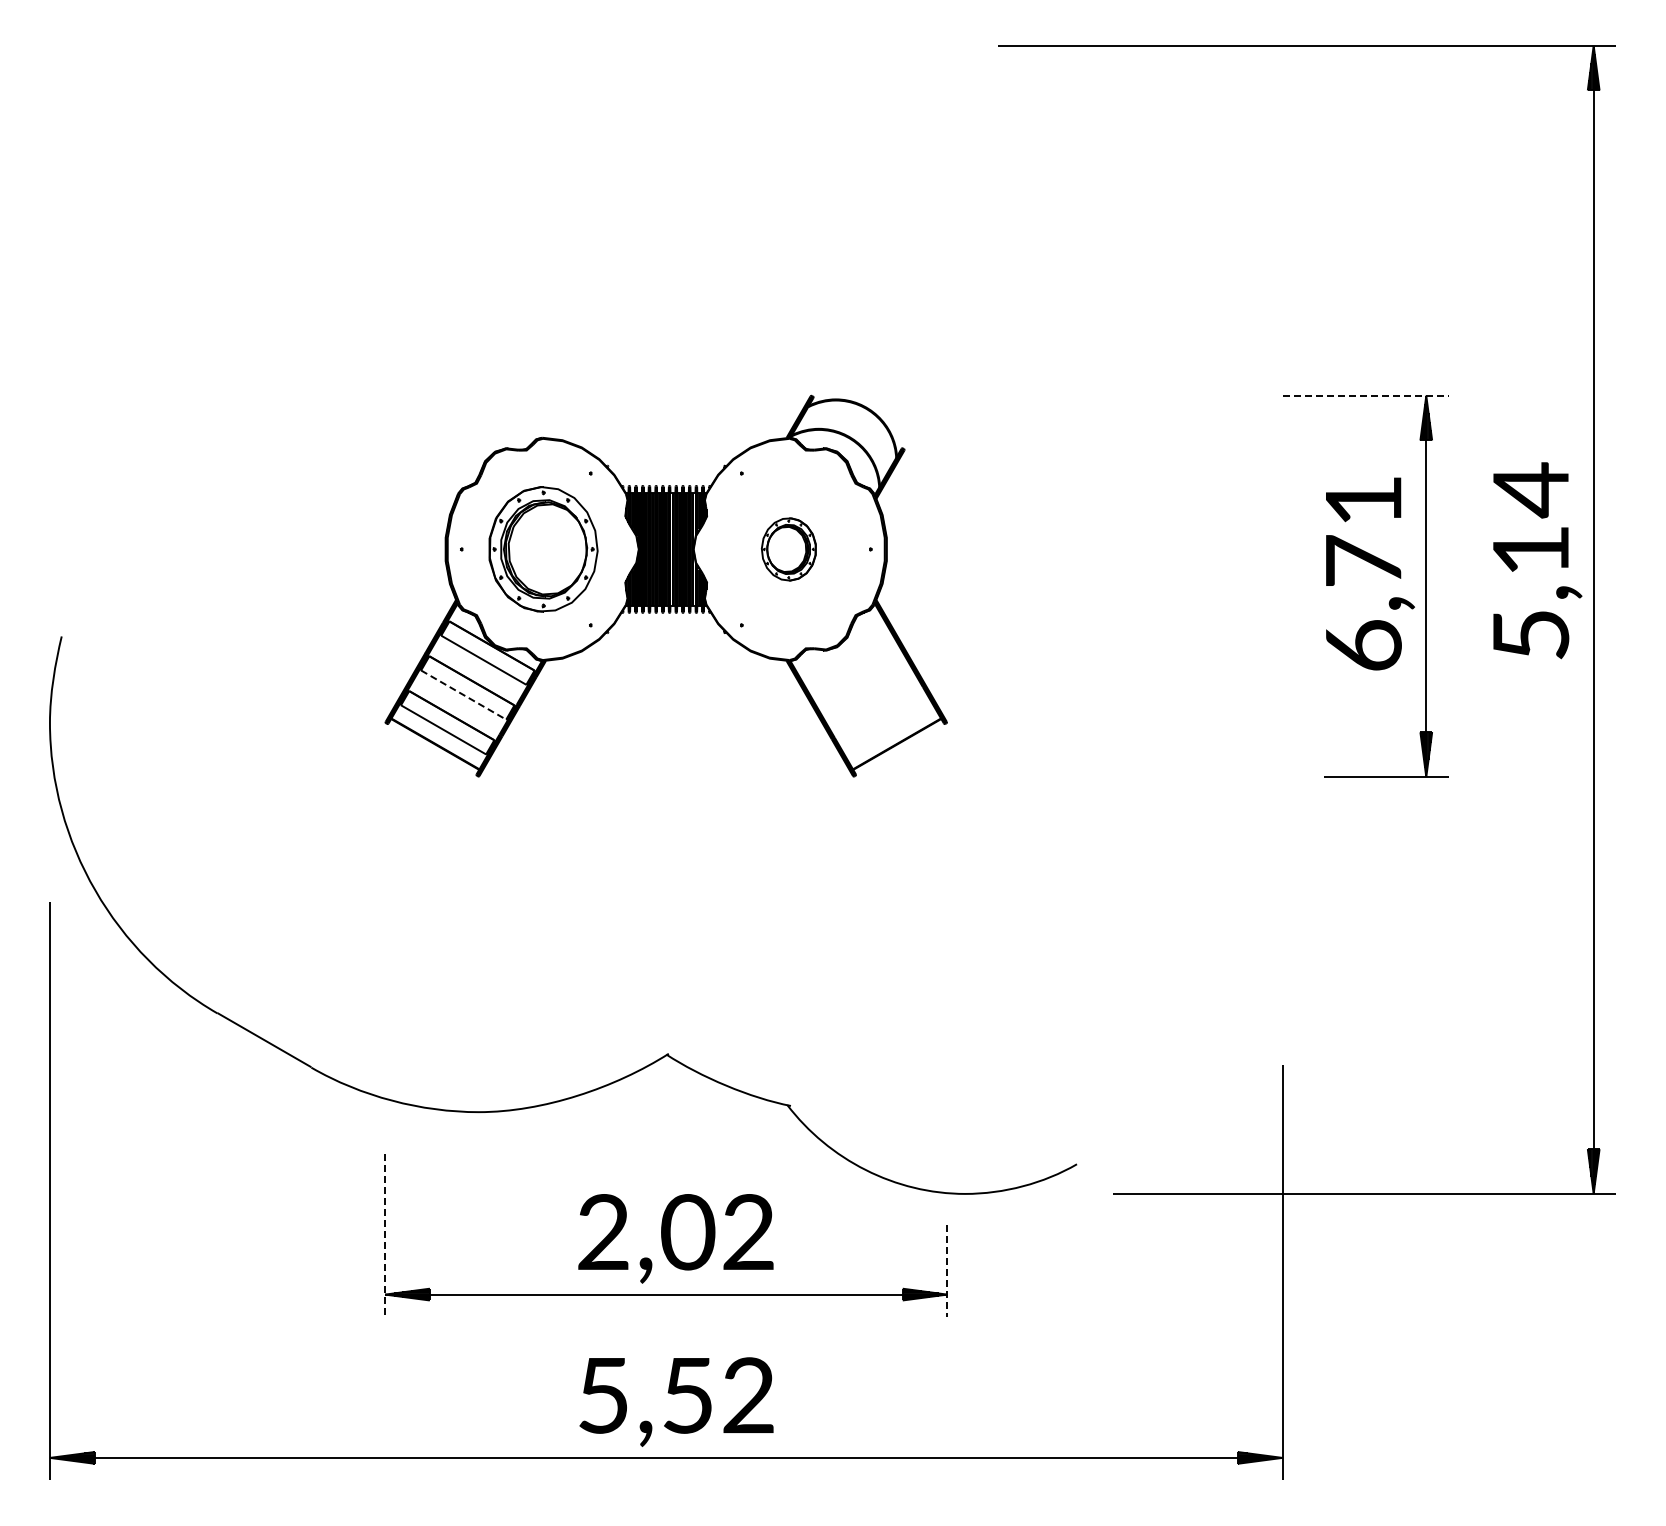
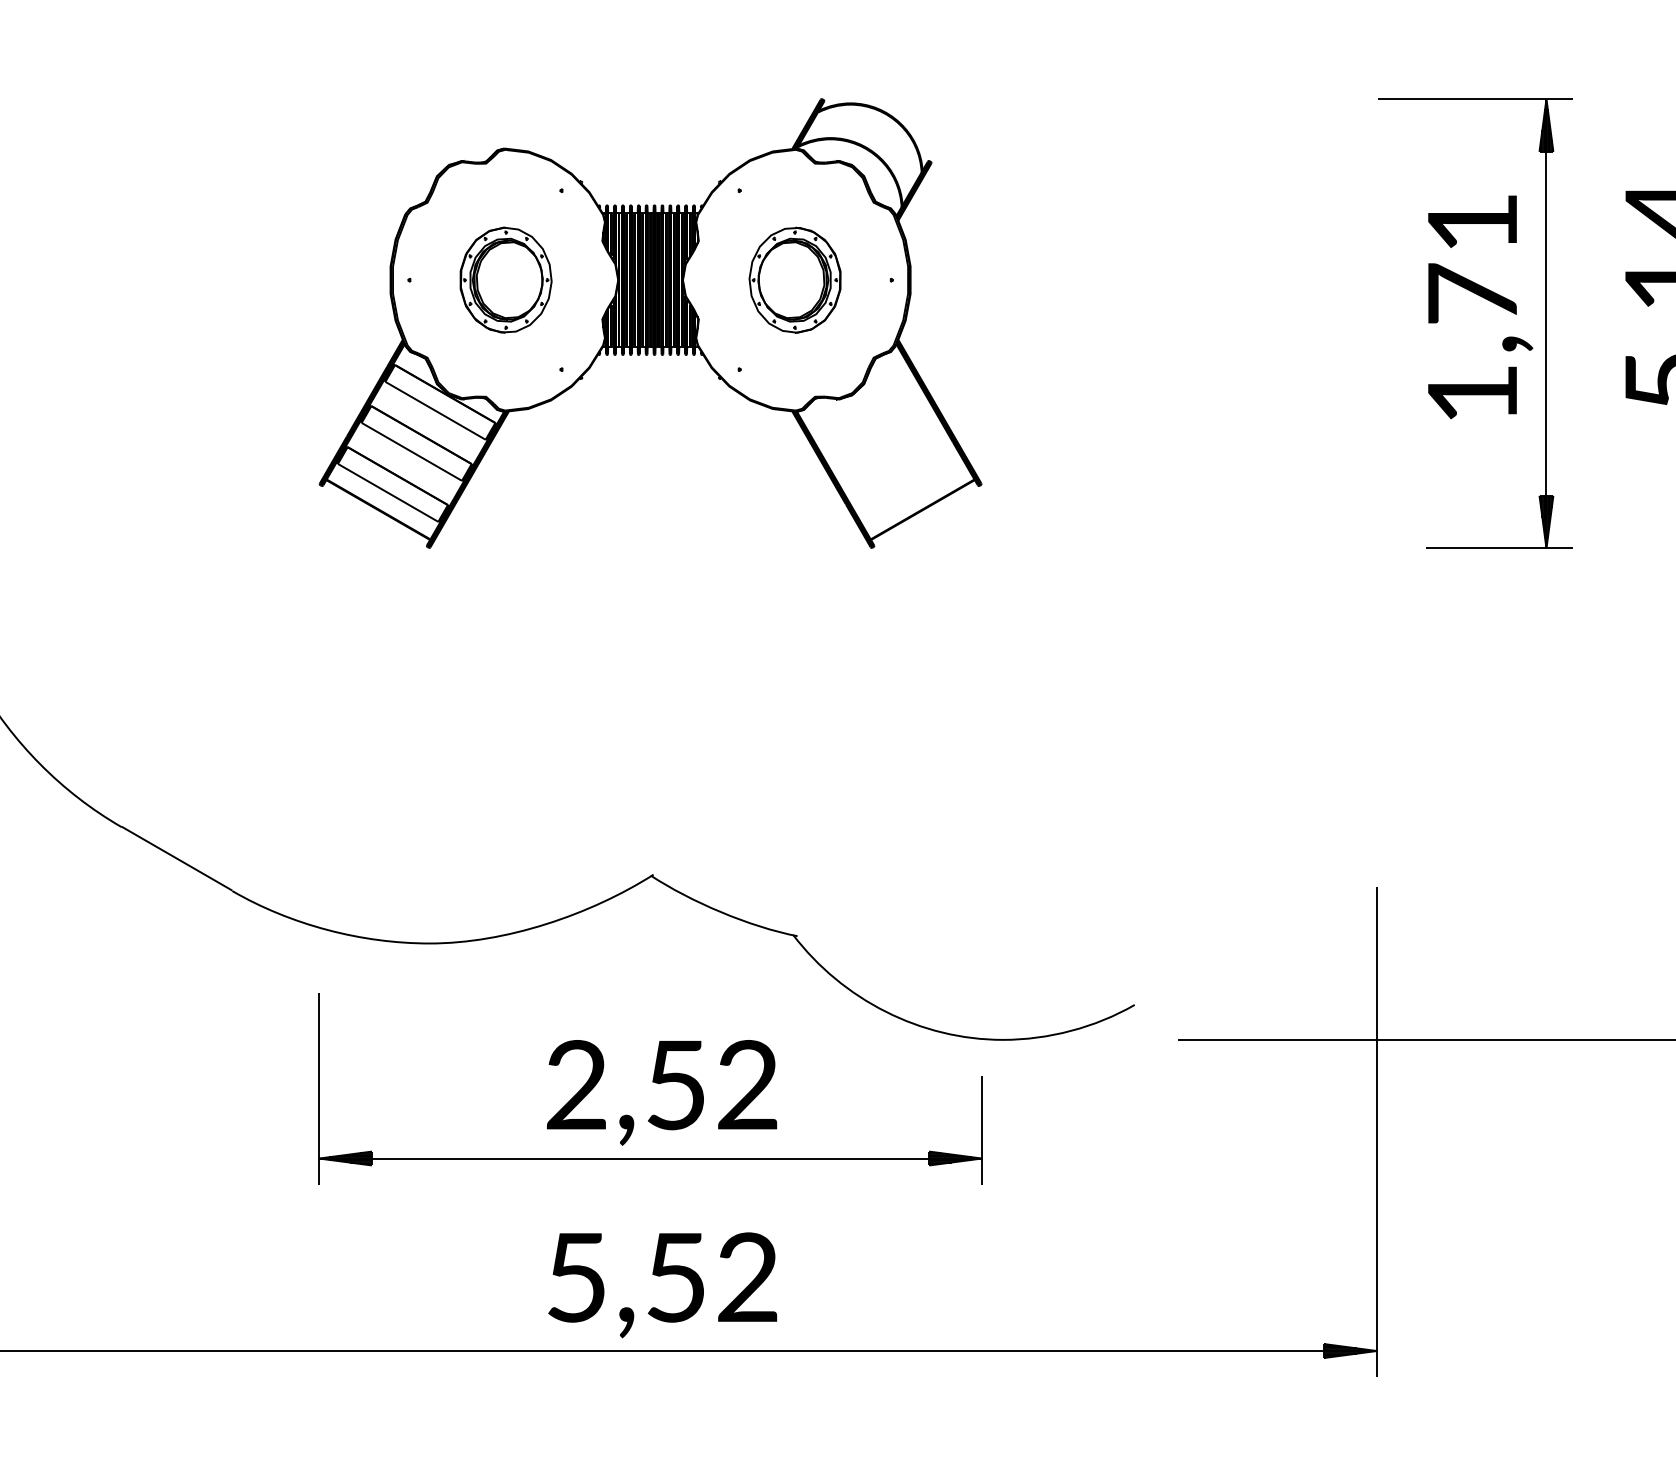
line: (1365, 395) -> (1474, 98), dashed -> solid
part: (543, 549) -> (505, 280), size x0.71
part: (788, 549) -> (794, 280), size x1.43
text: (1363, 645) -> (1472, 393), 6,71 -> 1,71
line: (464, 695) -> (412, 452), dashed -> solid
text: (688, 1232) -> (676, 1085), 2,02 -> 2,52
line: (385, 1235) -> (319, 1088), dashed -> solid
line: (947, 1271) -> (982, 1131), dashed -> solid

